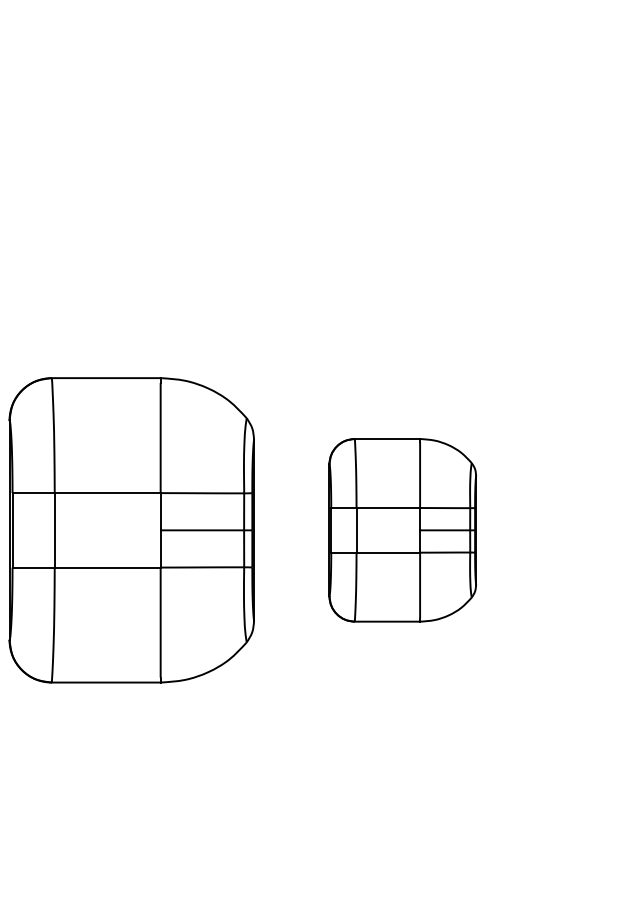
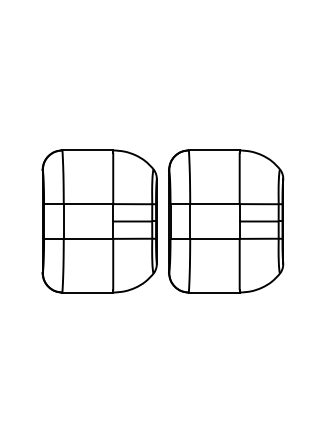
part: (403, 530) -> (226, 221), size x1.67

